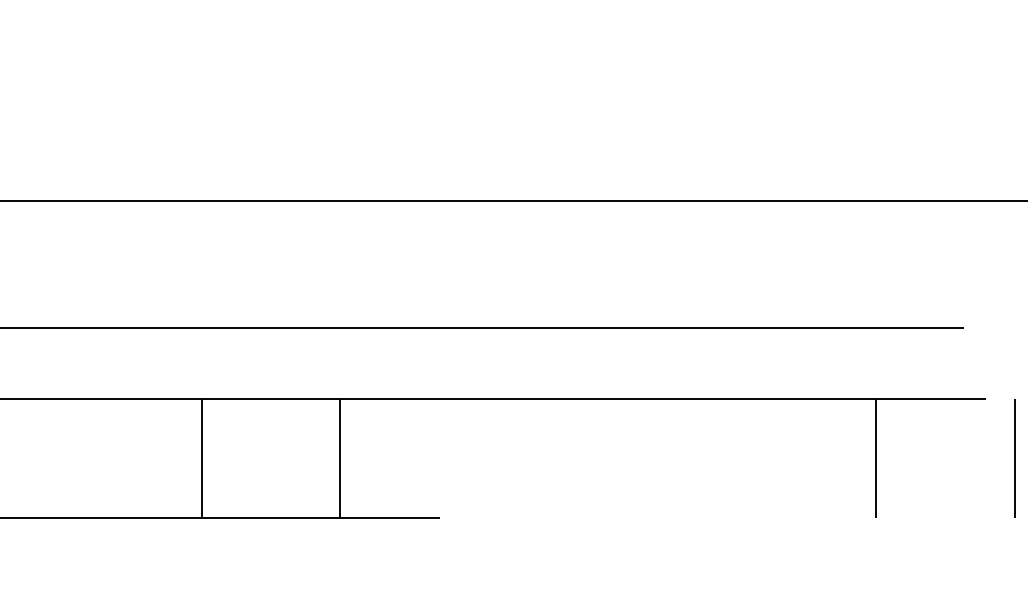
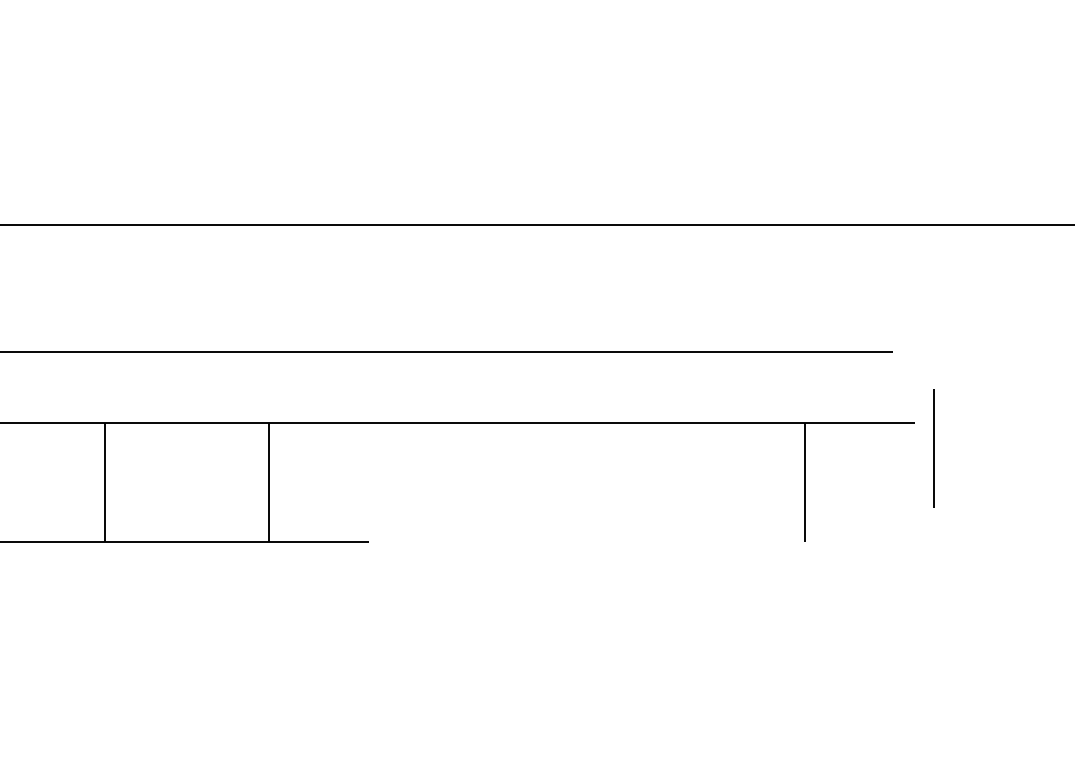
line: (201, 458) -> (104, 482), moved
line: (1014, 458) -> (933, 448), moved

